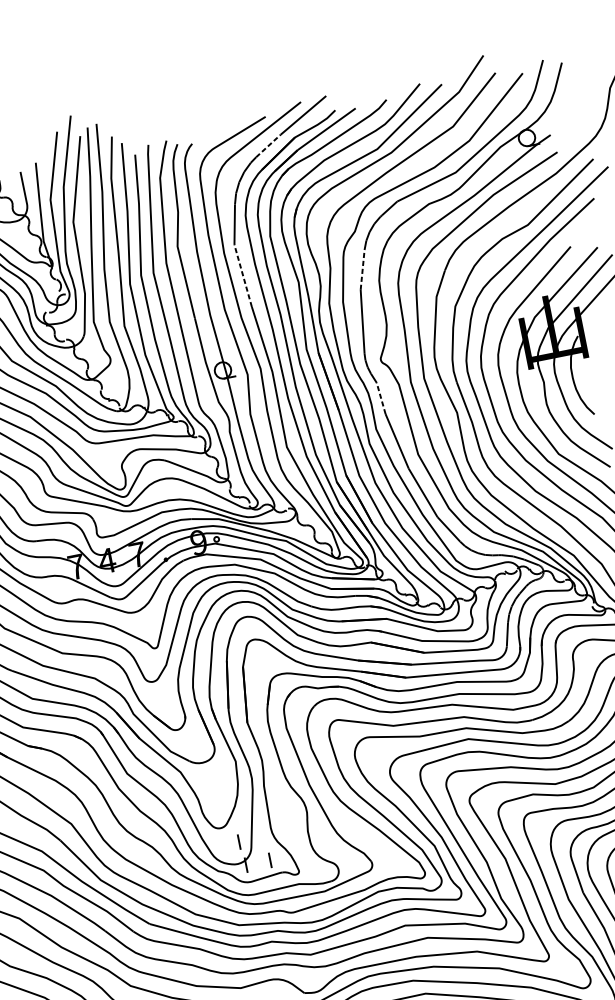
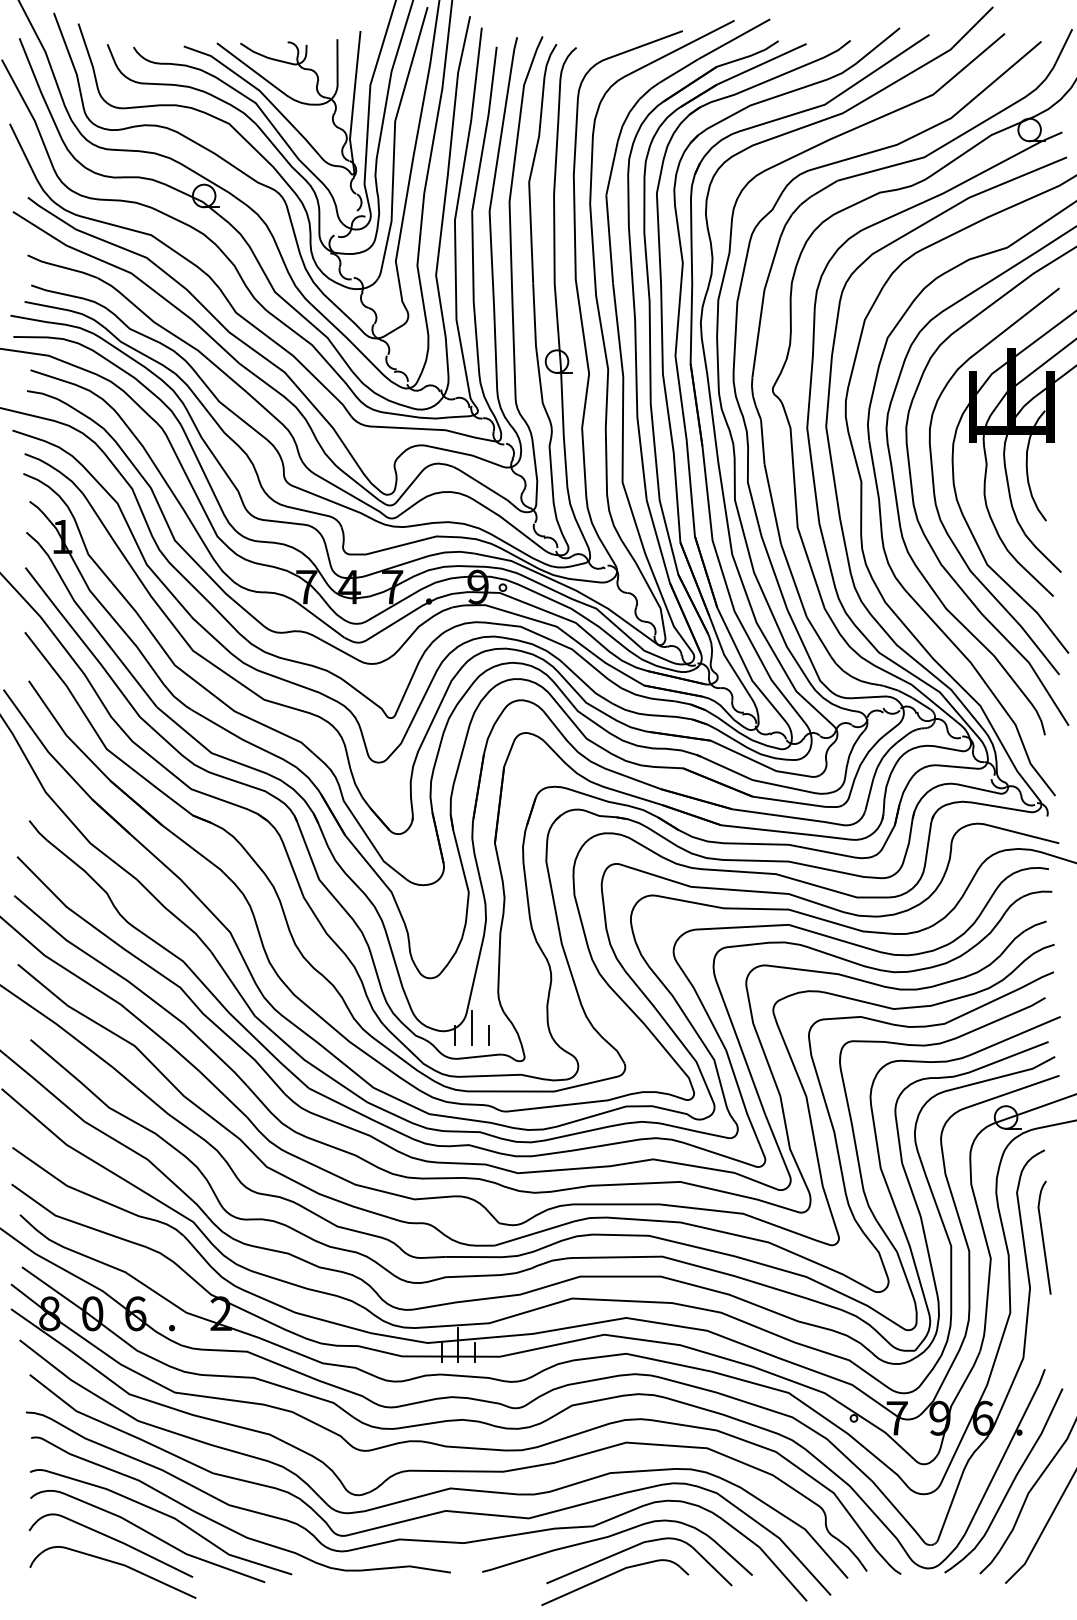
line: (268, 146) -> (678, 71), dashed -> solid
line: (362, 269) -> (772, 263), dashed -> solid
line: (243, 275) -> (609, 239), dashed -> solid
line: (380, 398) -> (762, 441), dashed -> solid
line: (239, 842) -> (451, 1002), removed
line: (256, 857) -> (471, 1027), added

